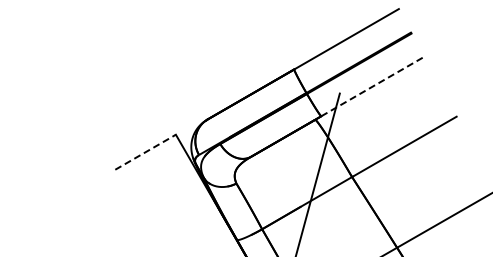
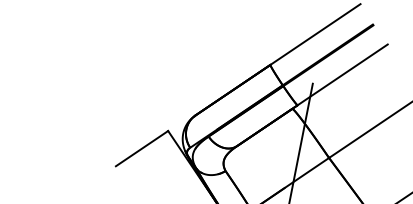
line: (374, 85) -> (343, 74), dashed -> solid
line: (145, 152) -> (141, 148), dashed -> solid

